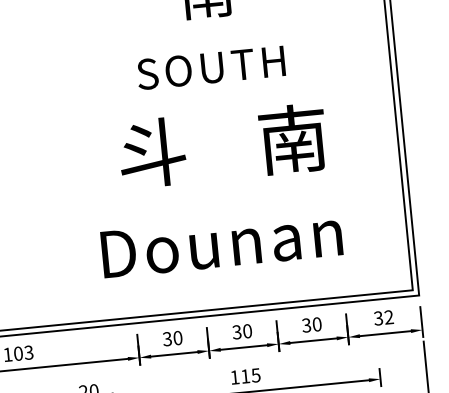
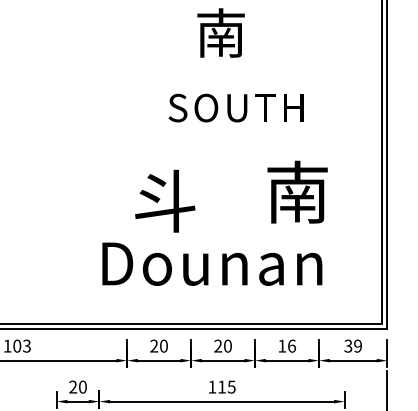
text: (210, 67) -> (235, 107), moved
text: (292, 138) -> (297, 191), moved
text: (152, 152) -> (165, 200), moved
text: (388, 317) -> (357, 346), 32 -> 39
text: (311, 324) -> (286, 345), 30 -> 16
text: (237, 332) -> (218, 346), 30 -> 20
text: (167, 339) -> (154, 346), 30 -> 20

